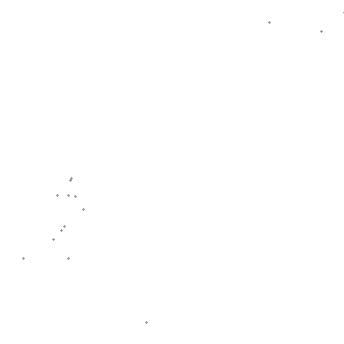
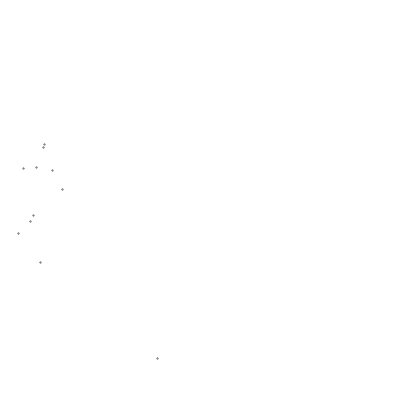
part: (71, 195) -> (45, 169), size x1.6

